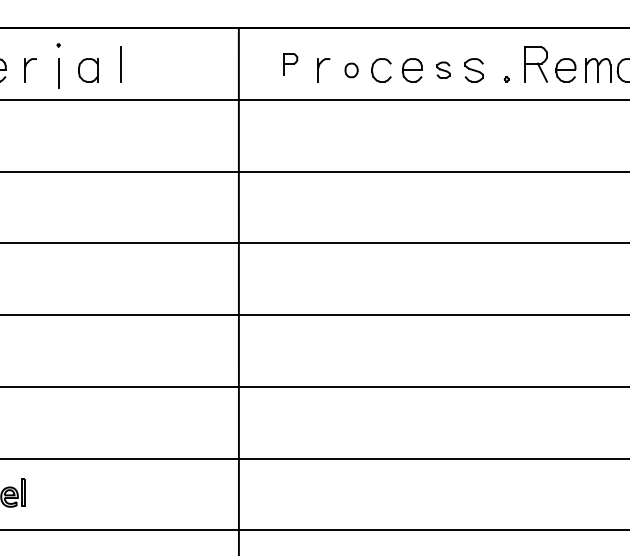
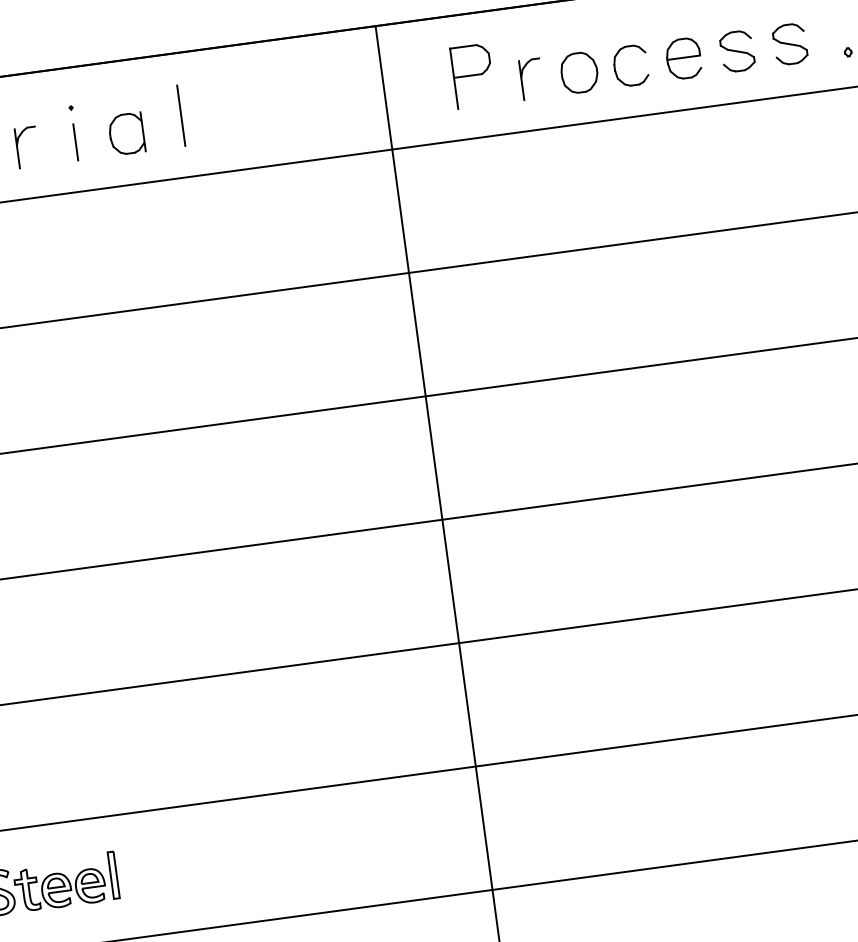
part: (290, 64) -> (472, 76), size x1.67
part: (58, 65) -> (74, 132), size x0.71
part: (351, 70) -> (579, 73), size x1.67
part: (443, 70) -> (737, 51), size x1.43

